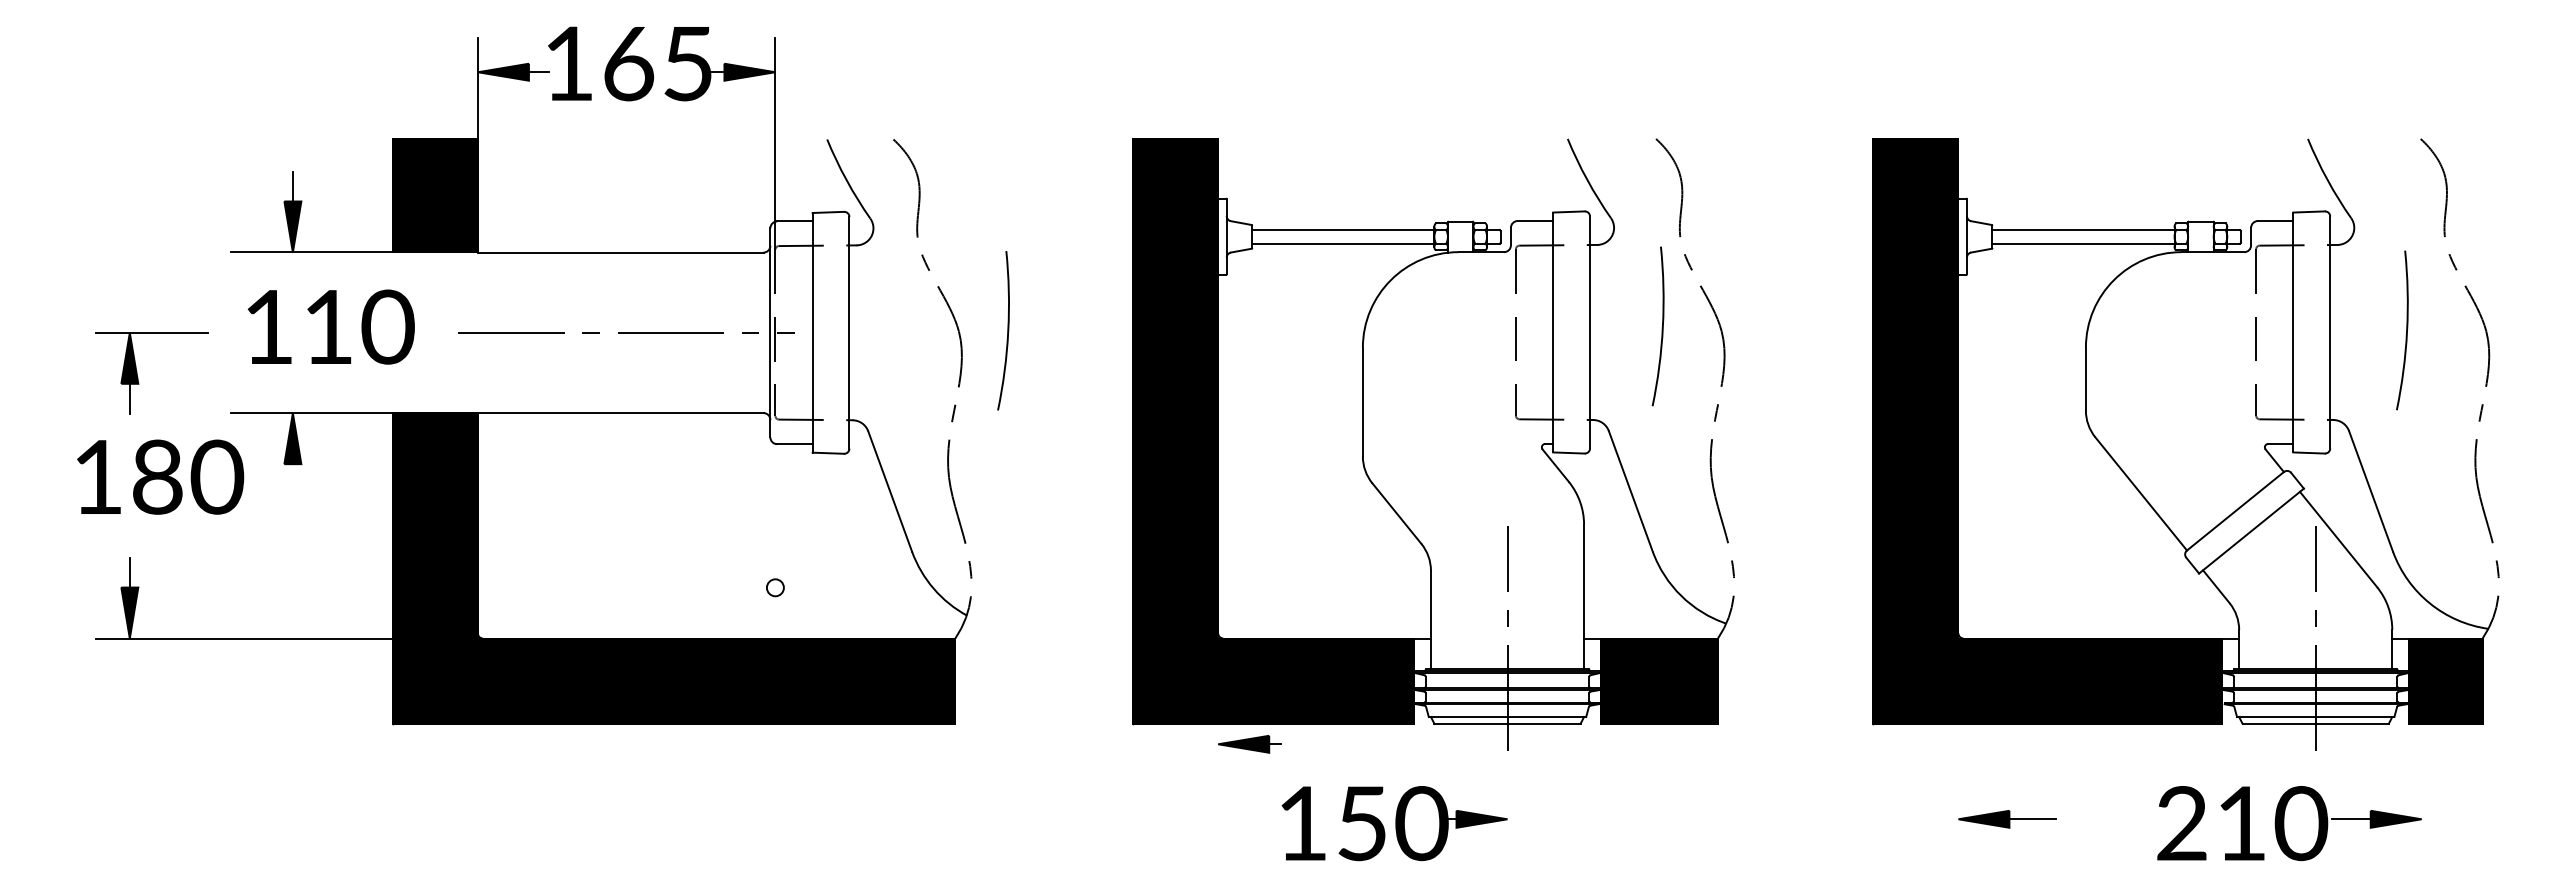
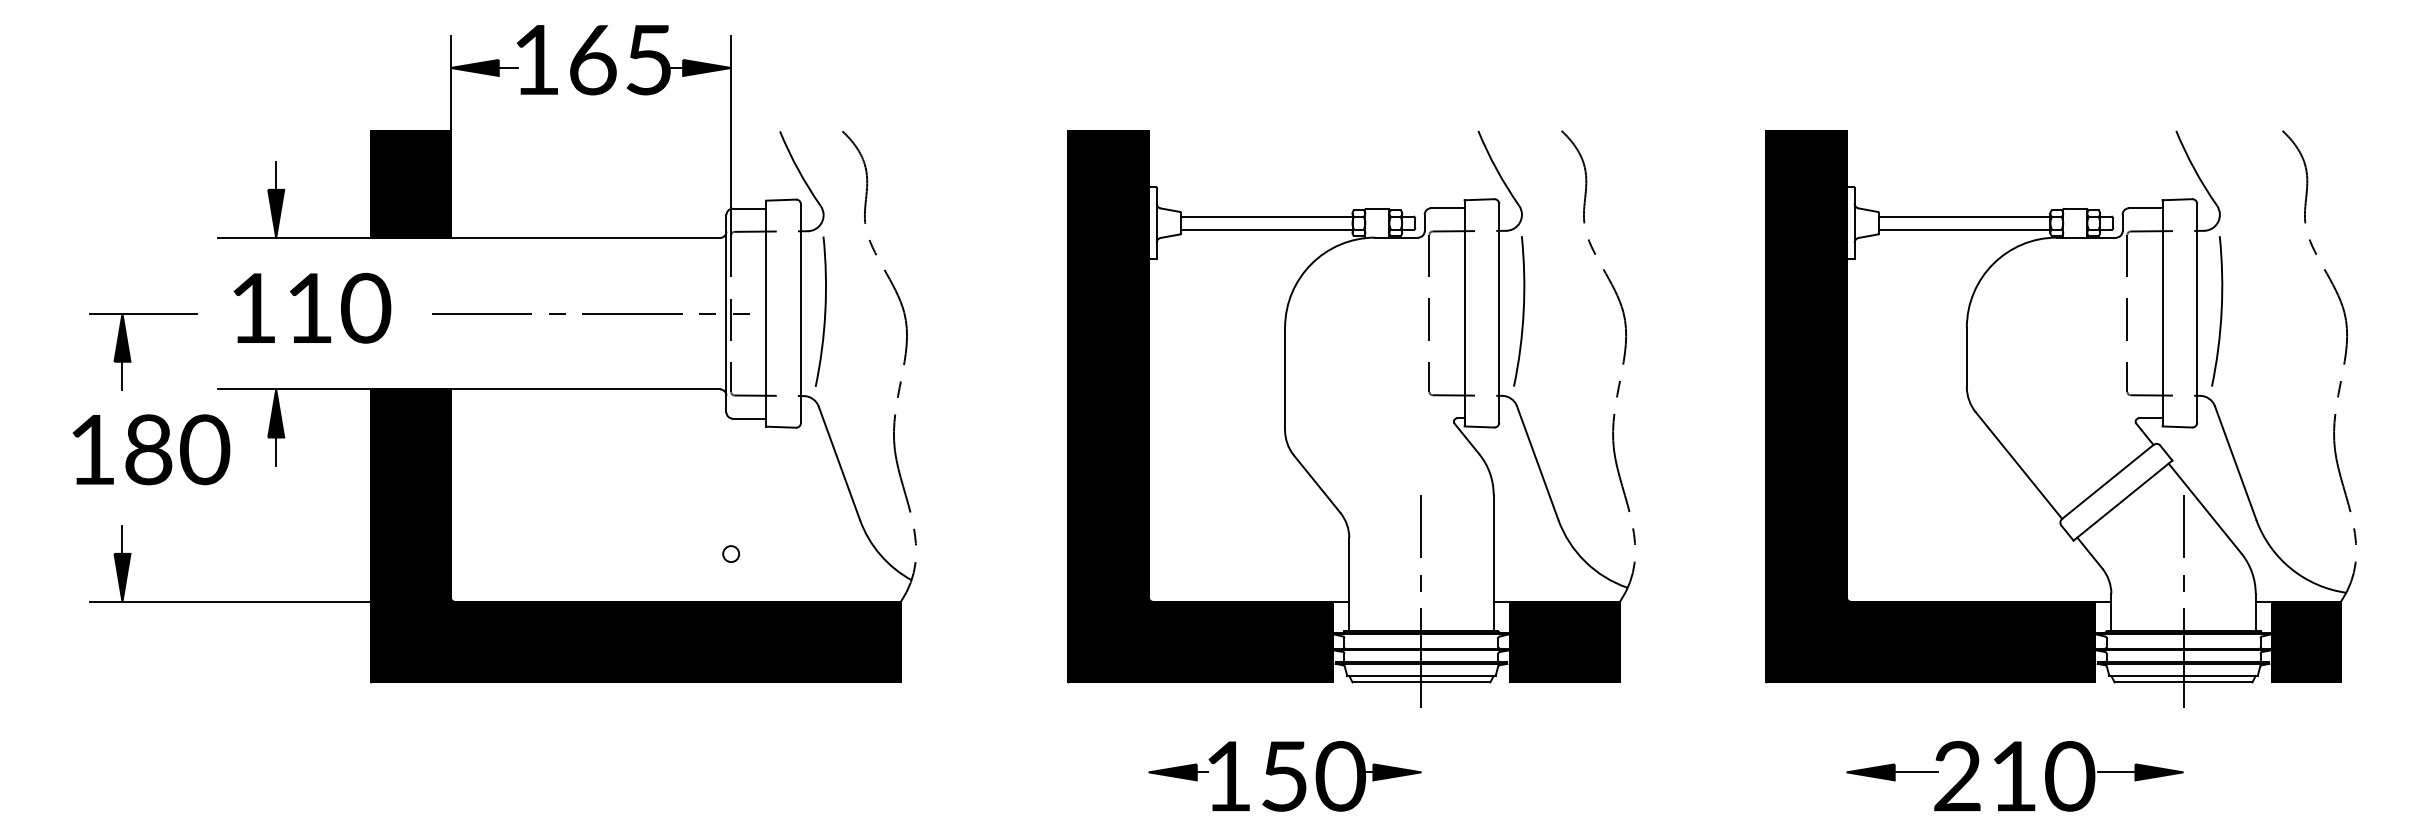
curve: (1661, 327) -> (1522, 312), moved
curve: (1007, 330) -> (824, 311), moved
curve: (2406, 330) -> (2221, 311), moved
line: (292, 479) -> (275, 451), added
part: (1249, 744) -> (1178, 772), moved
part: (2289, 823) -> (2058, 776), moved

